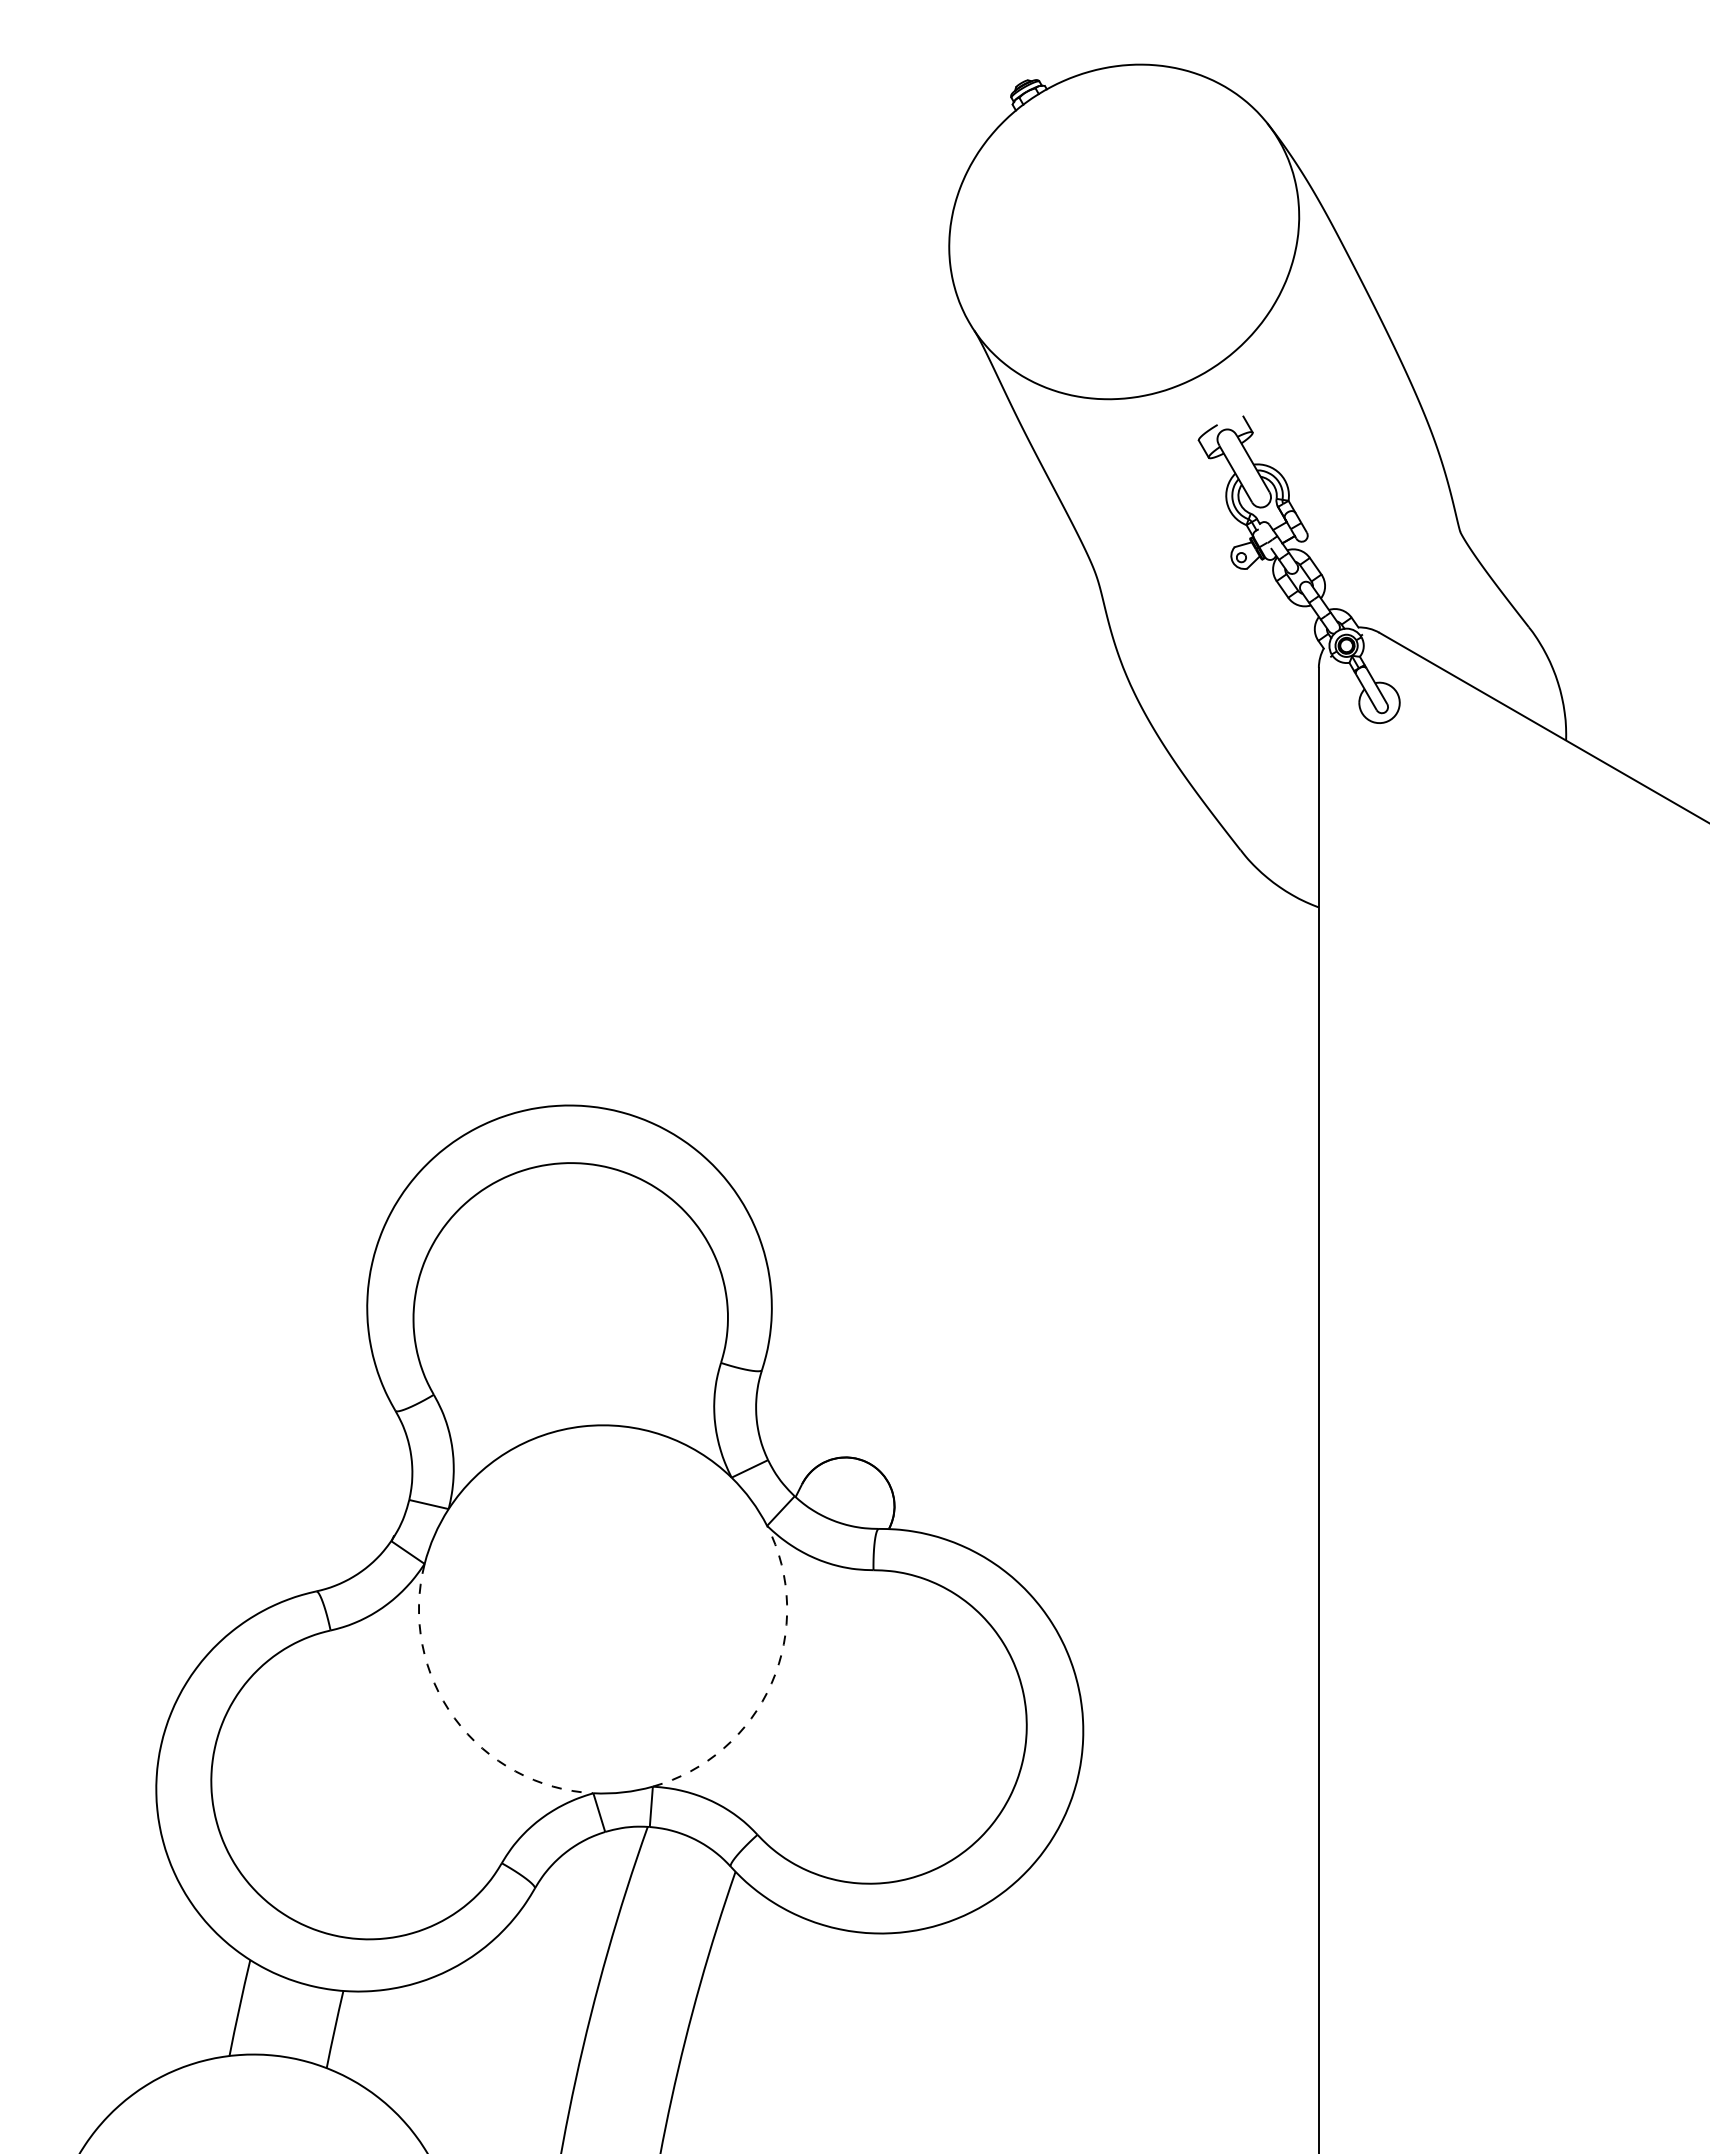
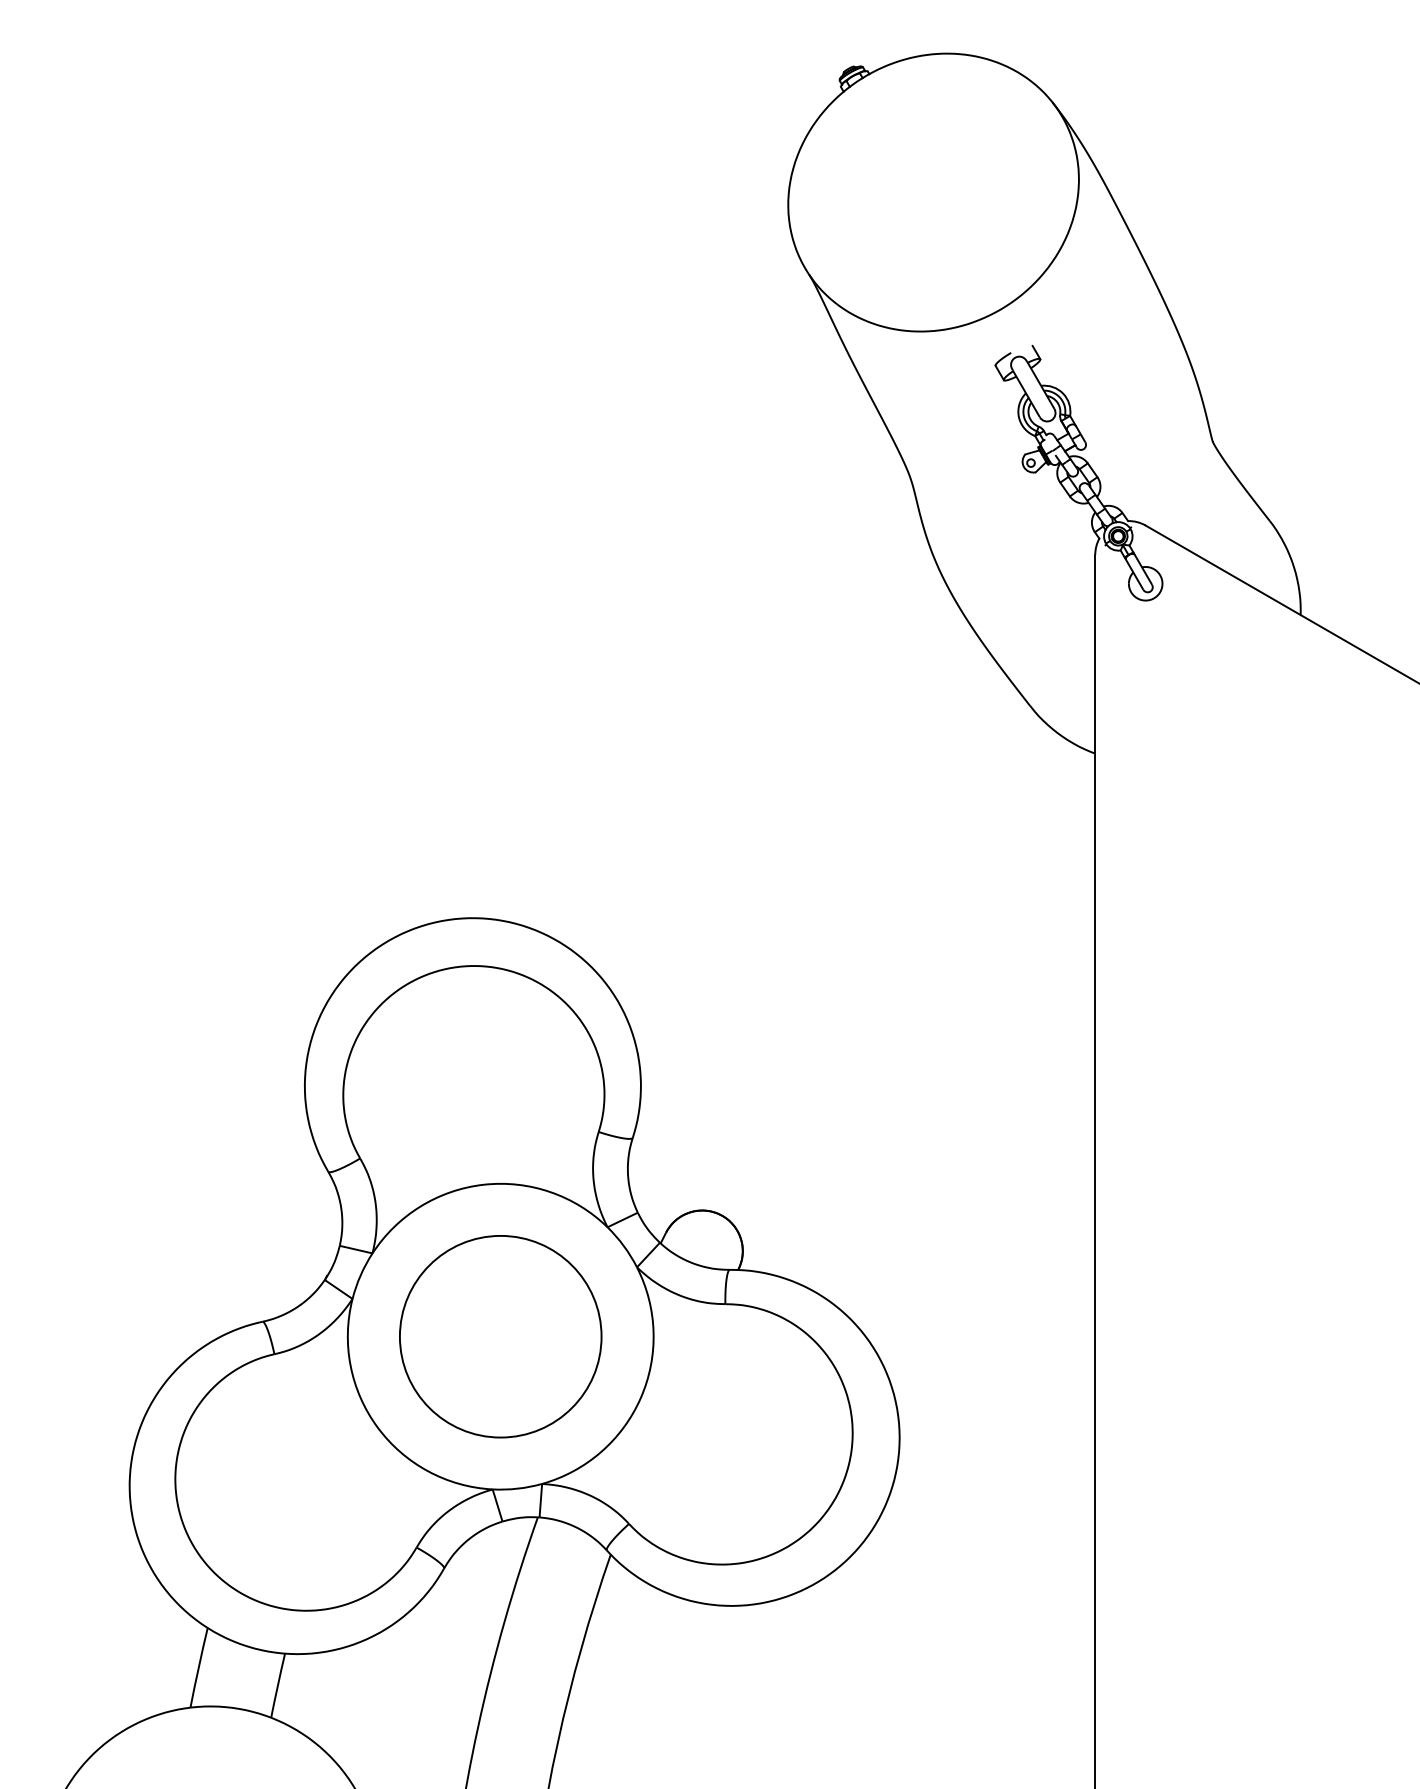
circle: (602, 1609) -> (500, 1336), added
arc: (771, 1683) -> (640, 1398), dashed -> solid
arc: (454, 1718) -> (377, 1427), dashed -> solid

